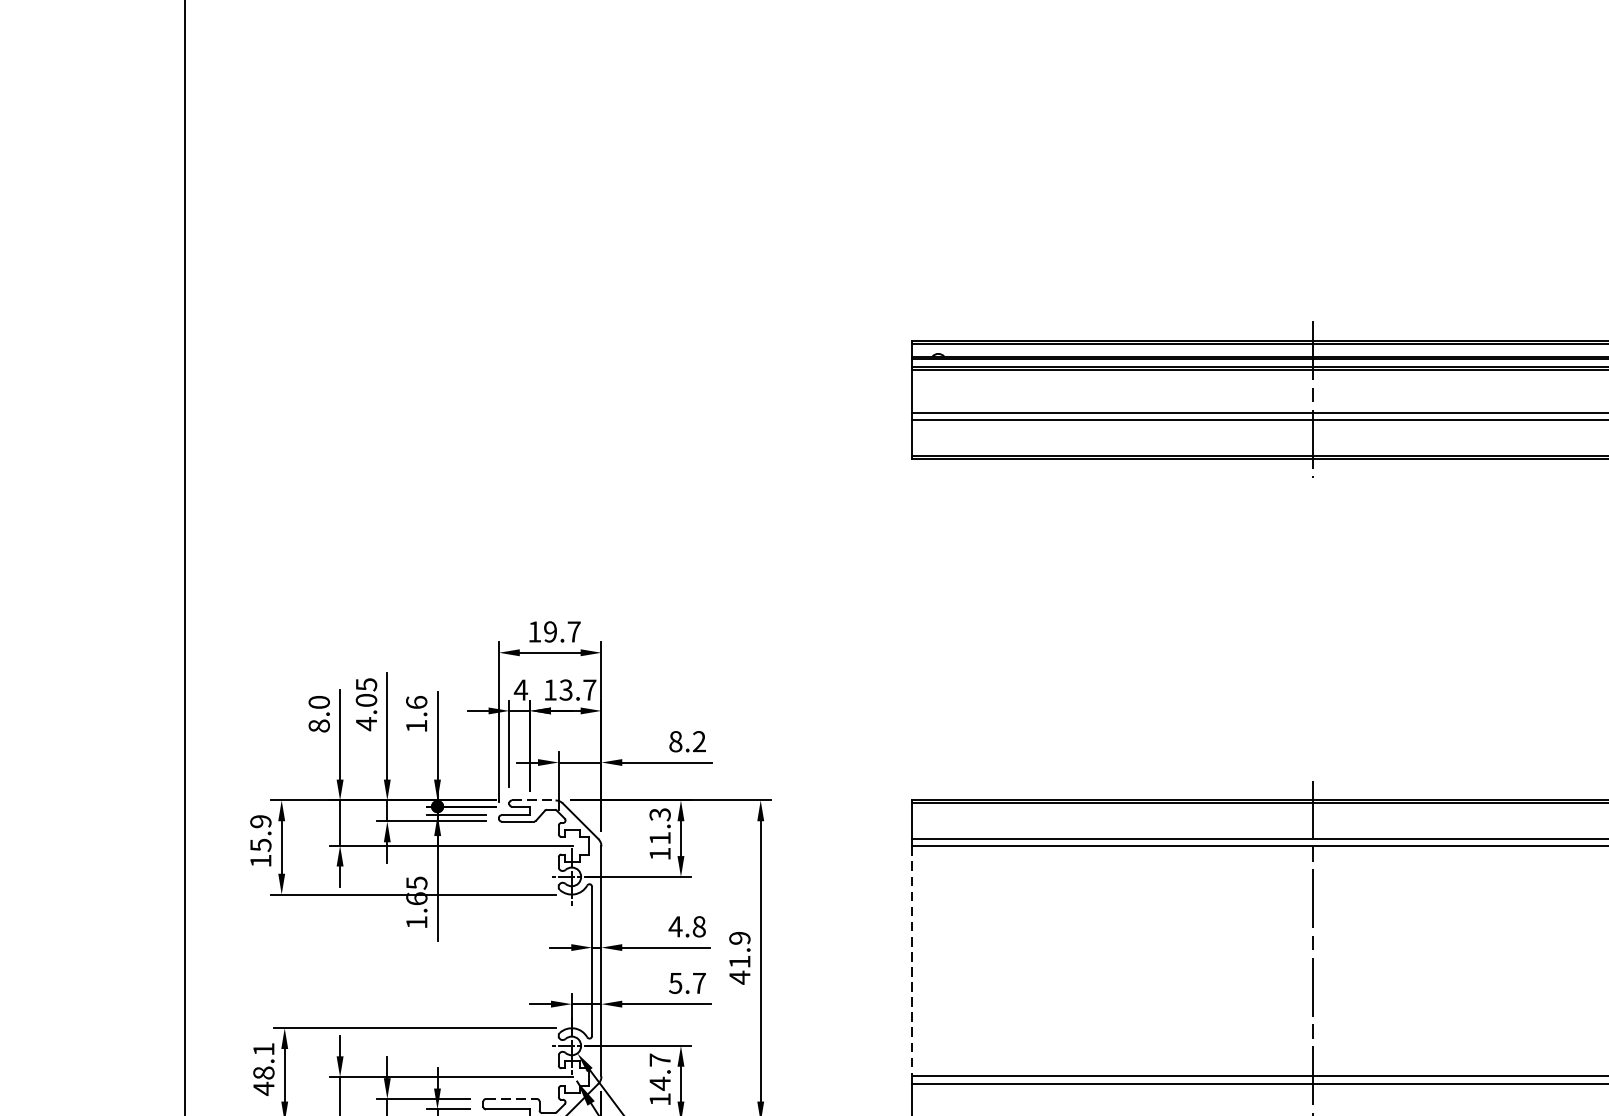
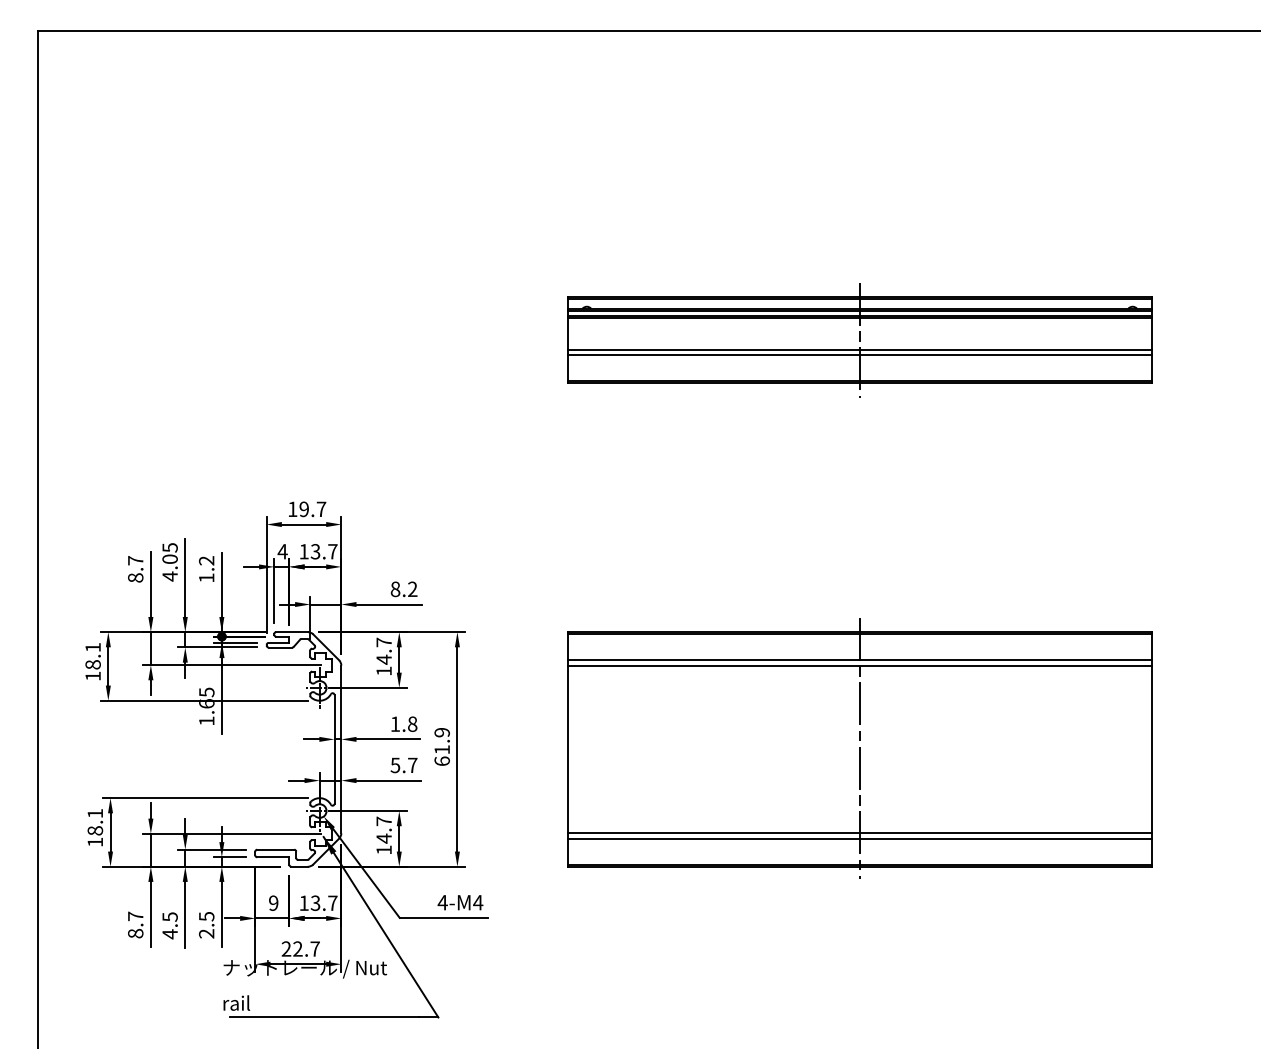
text: (318, 702) -> (135, 560), 8.0 -> 8.7
text: (416, 702) -> (206, 560), 1.6 -> 1.2
line: (534, 800) -> (292, 632), dashed -> solid
text: (659, 825) -> (383, 650), 11.3 -> 14.7
text: (259, 833) -> (92, 656), 15.9 -> 18.1
text: (675, 925) -> (395, 723), 4.8 -> 1.8
line: (911, 961) -> (567, 749), dashed -> solid
text: (738, 977) -> (441, 761), 41.9 -> 61.9
text: (262, 1089) -> (94, 842), 48.1 -> 18.1
line: (511, 1098) -> (275, 849), dashed -> solid

